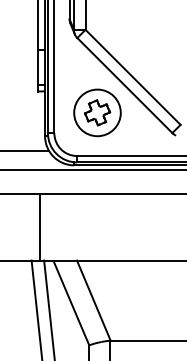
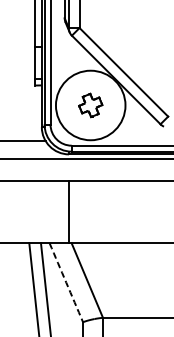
circle: (97, 112) -> (90, 105), size x1.6
line: (40, 226) -> (69, 211), moved
arc: (71, 303) -> (66, 283), solid -> dashed

